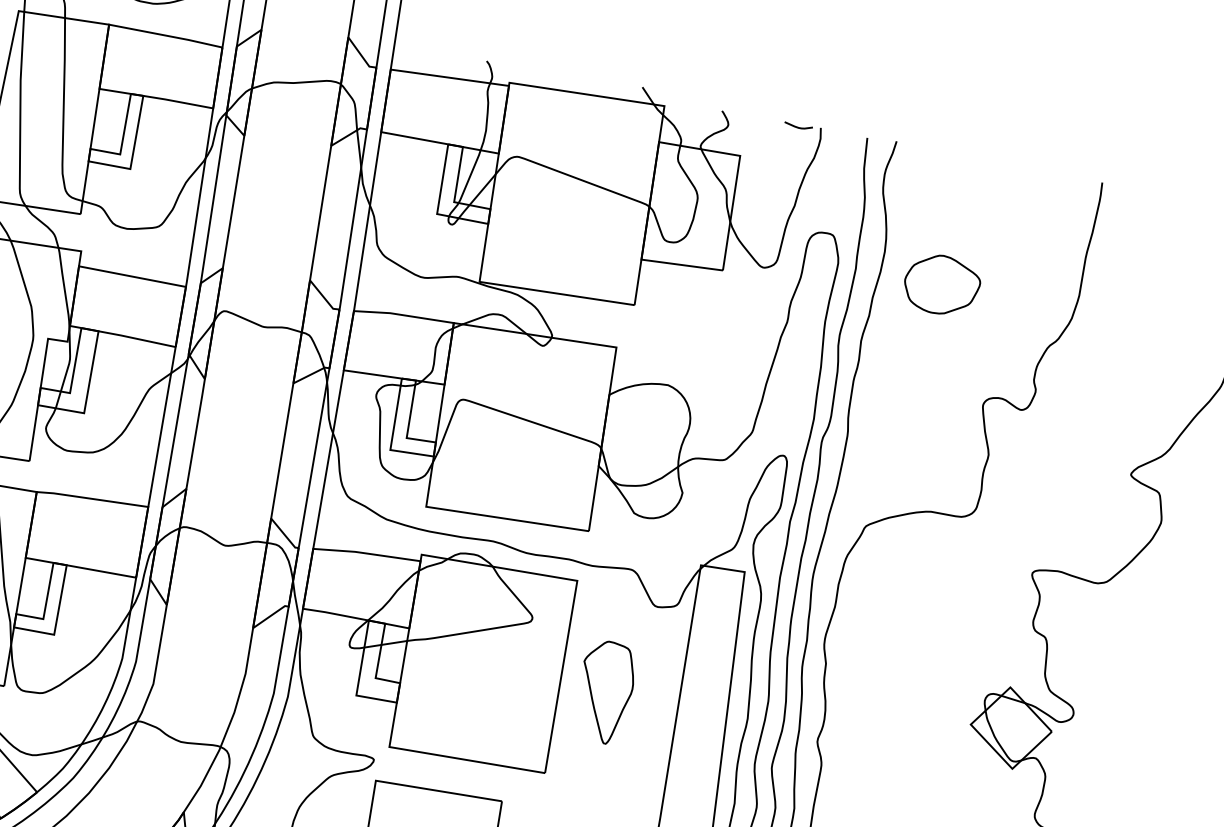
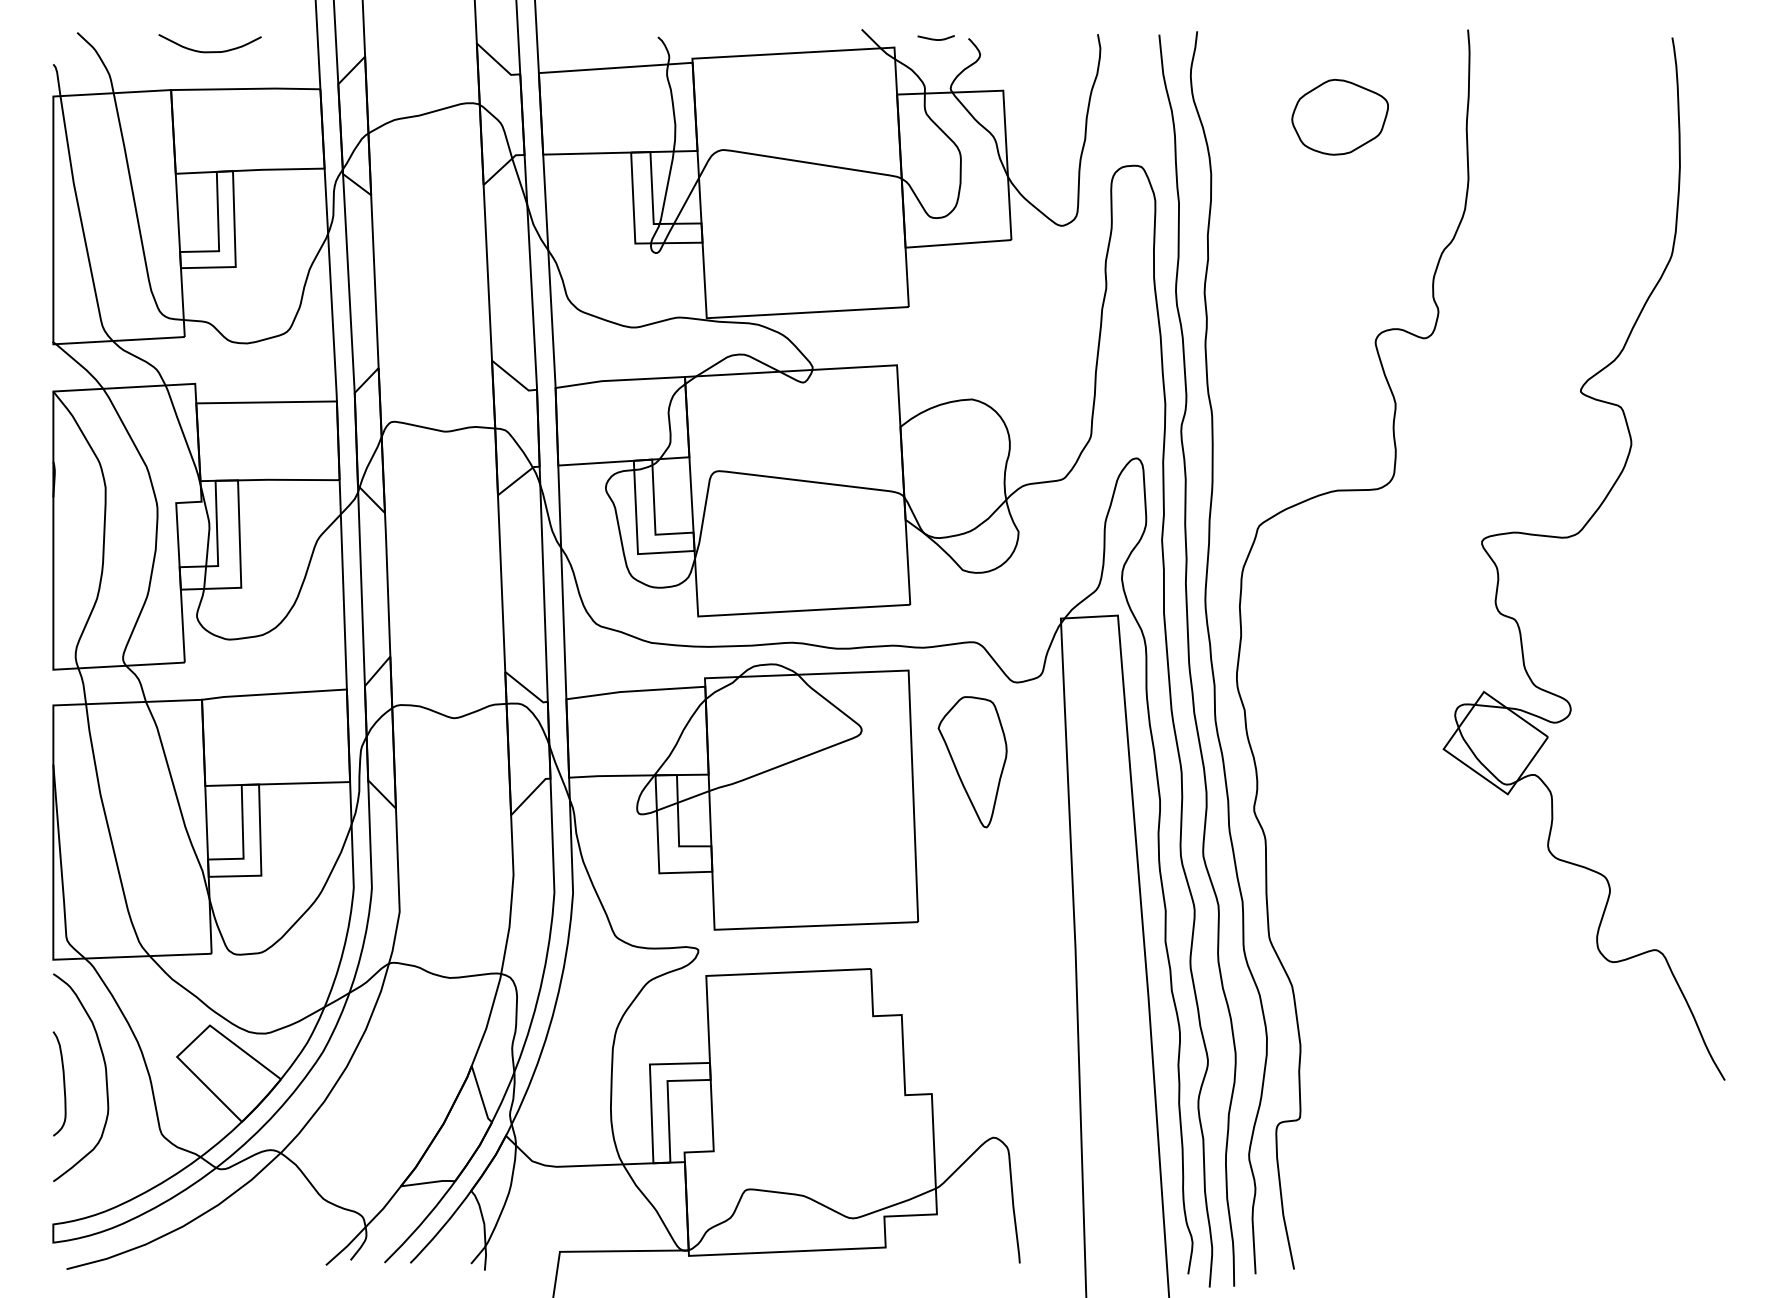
curve: (797, 126) -> (934, 38), moved
part: (941, 284) -> (1339, 116), moved
part: (604, 692) -> (972, 762), moved

